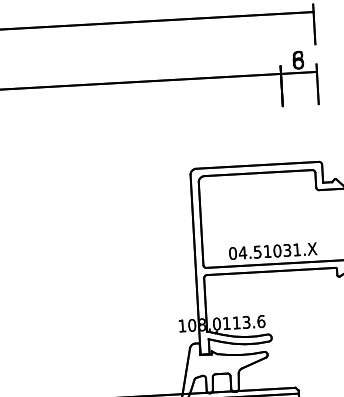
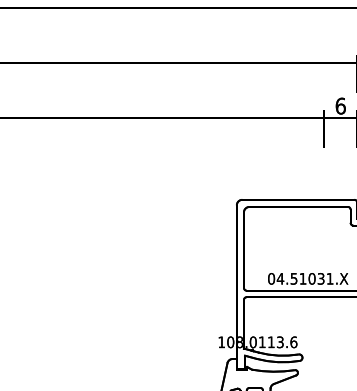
text: (297, 59) -> (340, 105), 8 -> 6

